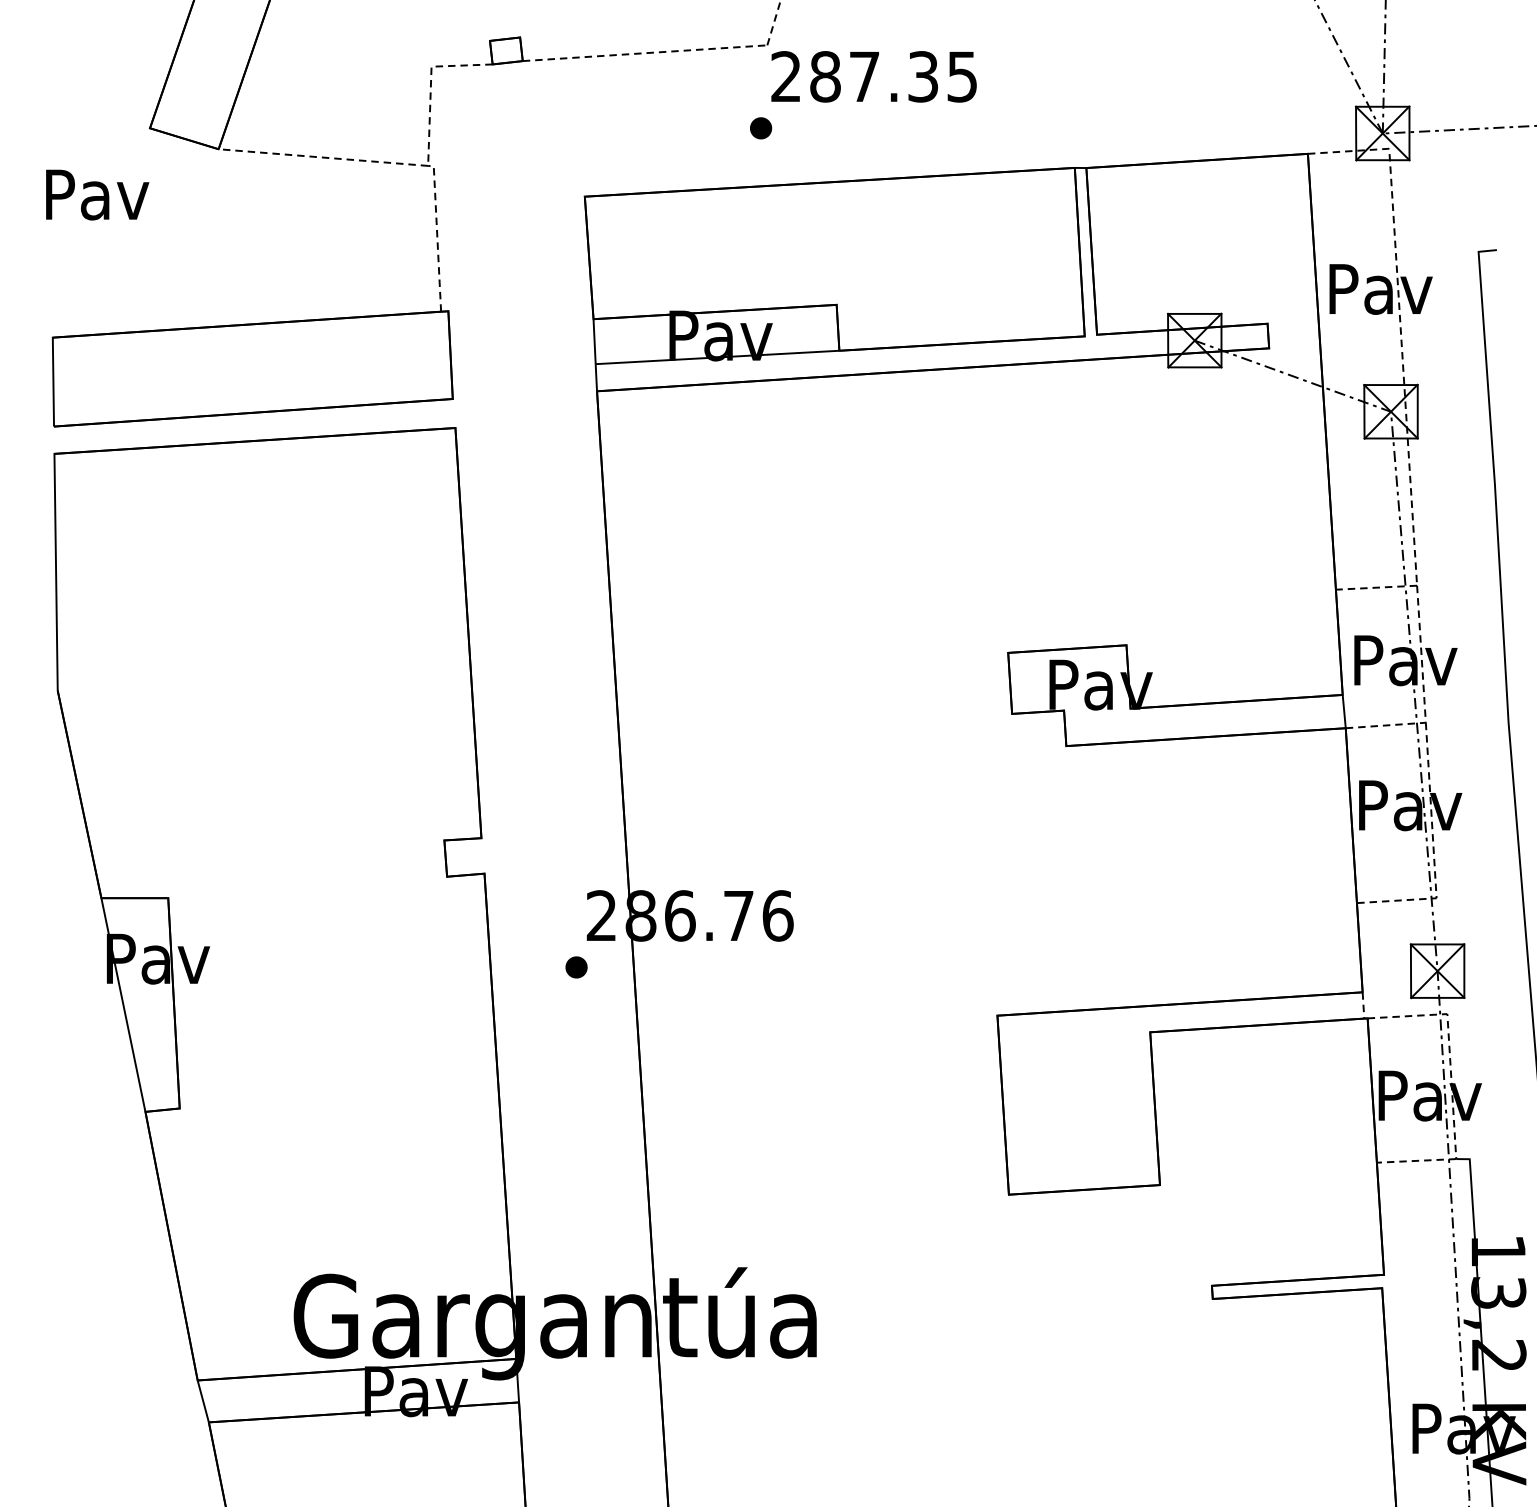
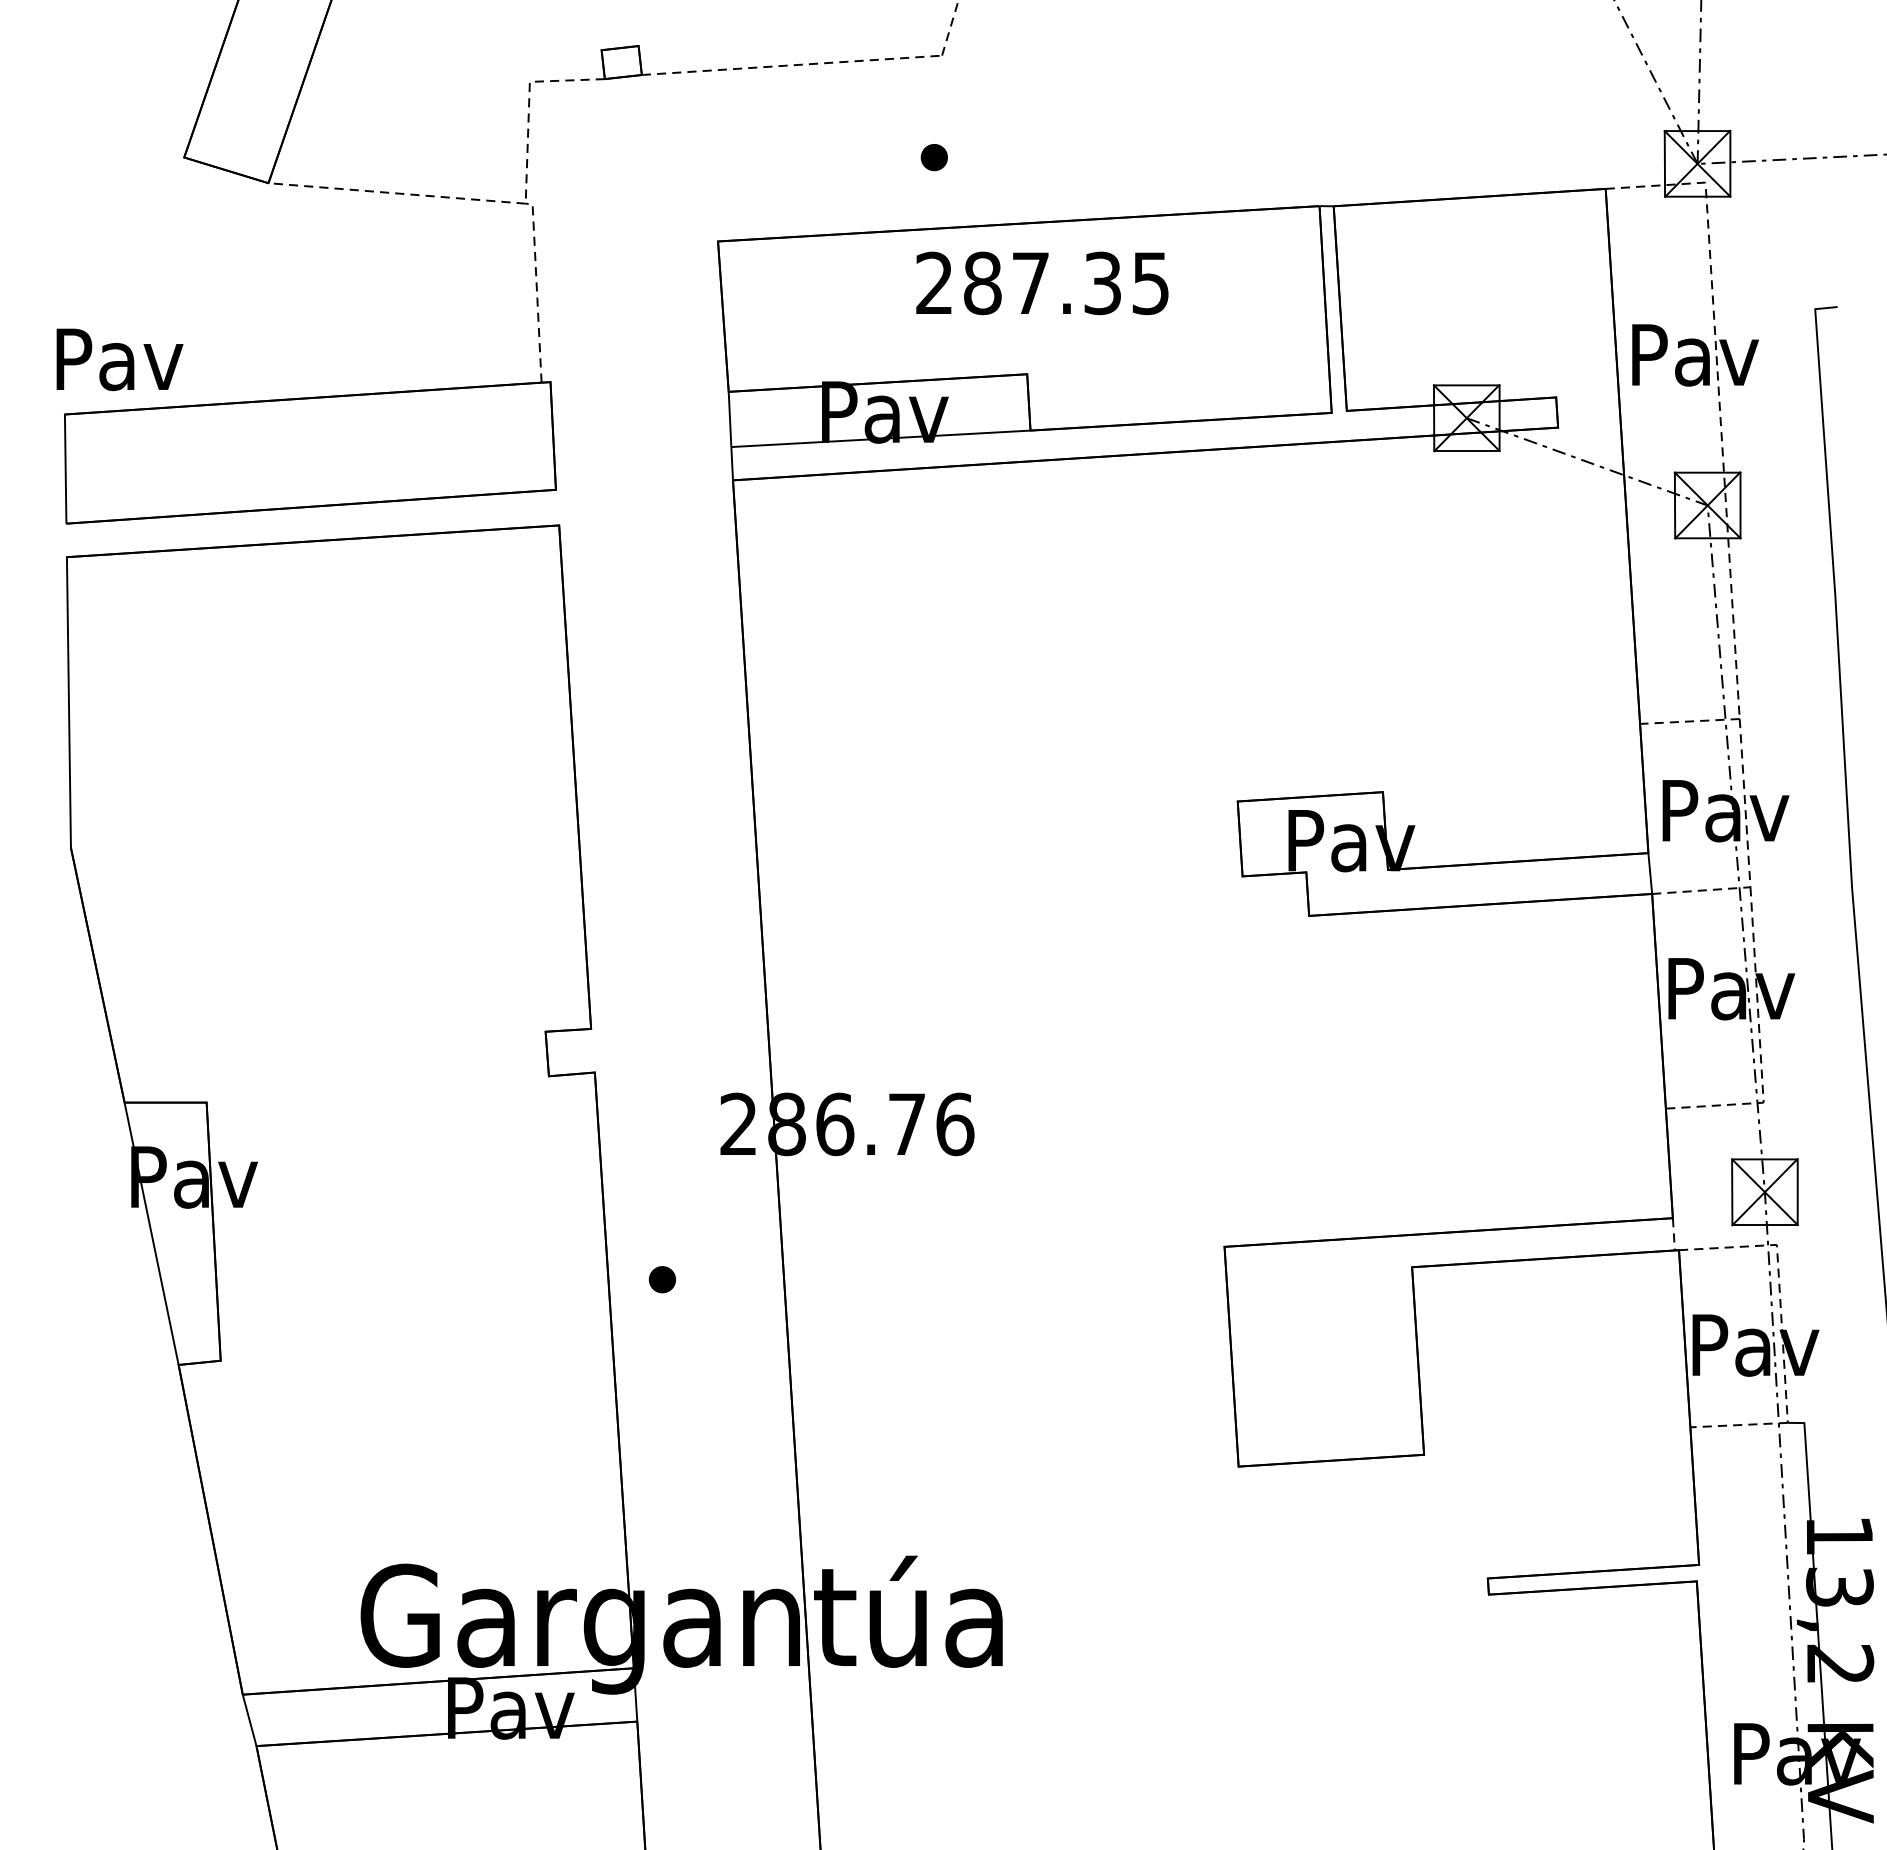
text: (873, 76) -> (1041, 282), moved
text: (97, 194) -> (119, 359), moved
part: (576, 967) -> (662, 1279), moved

